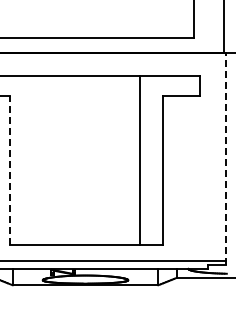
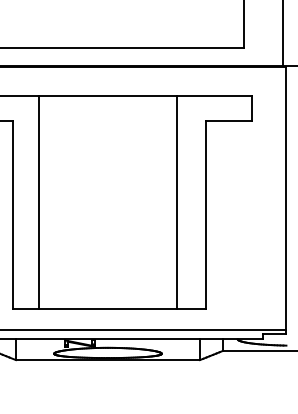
line: (226, 158) -> (286, 200), dashed -> solid
line: (30, 160) -> (38, 202), added
line: (10, 170) -> (13, 215), dashed -> solid

